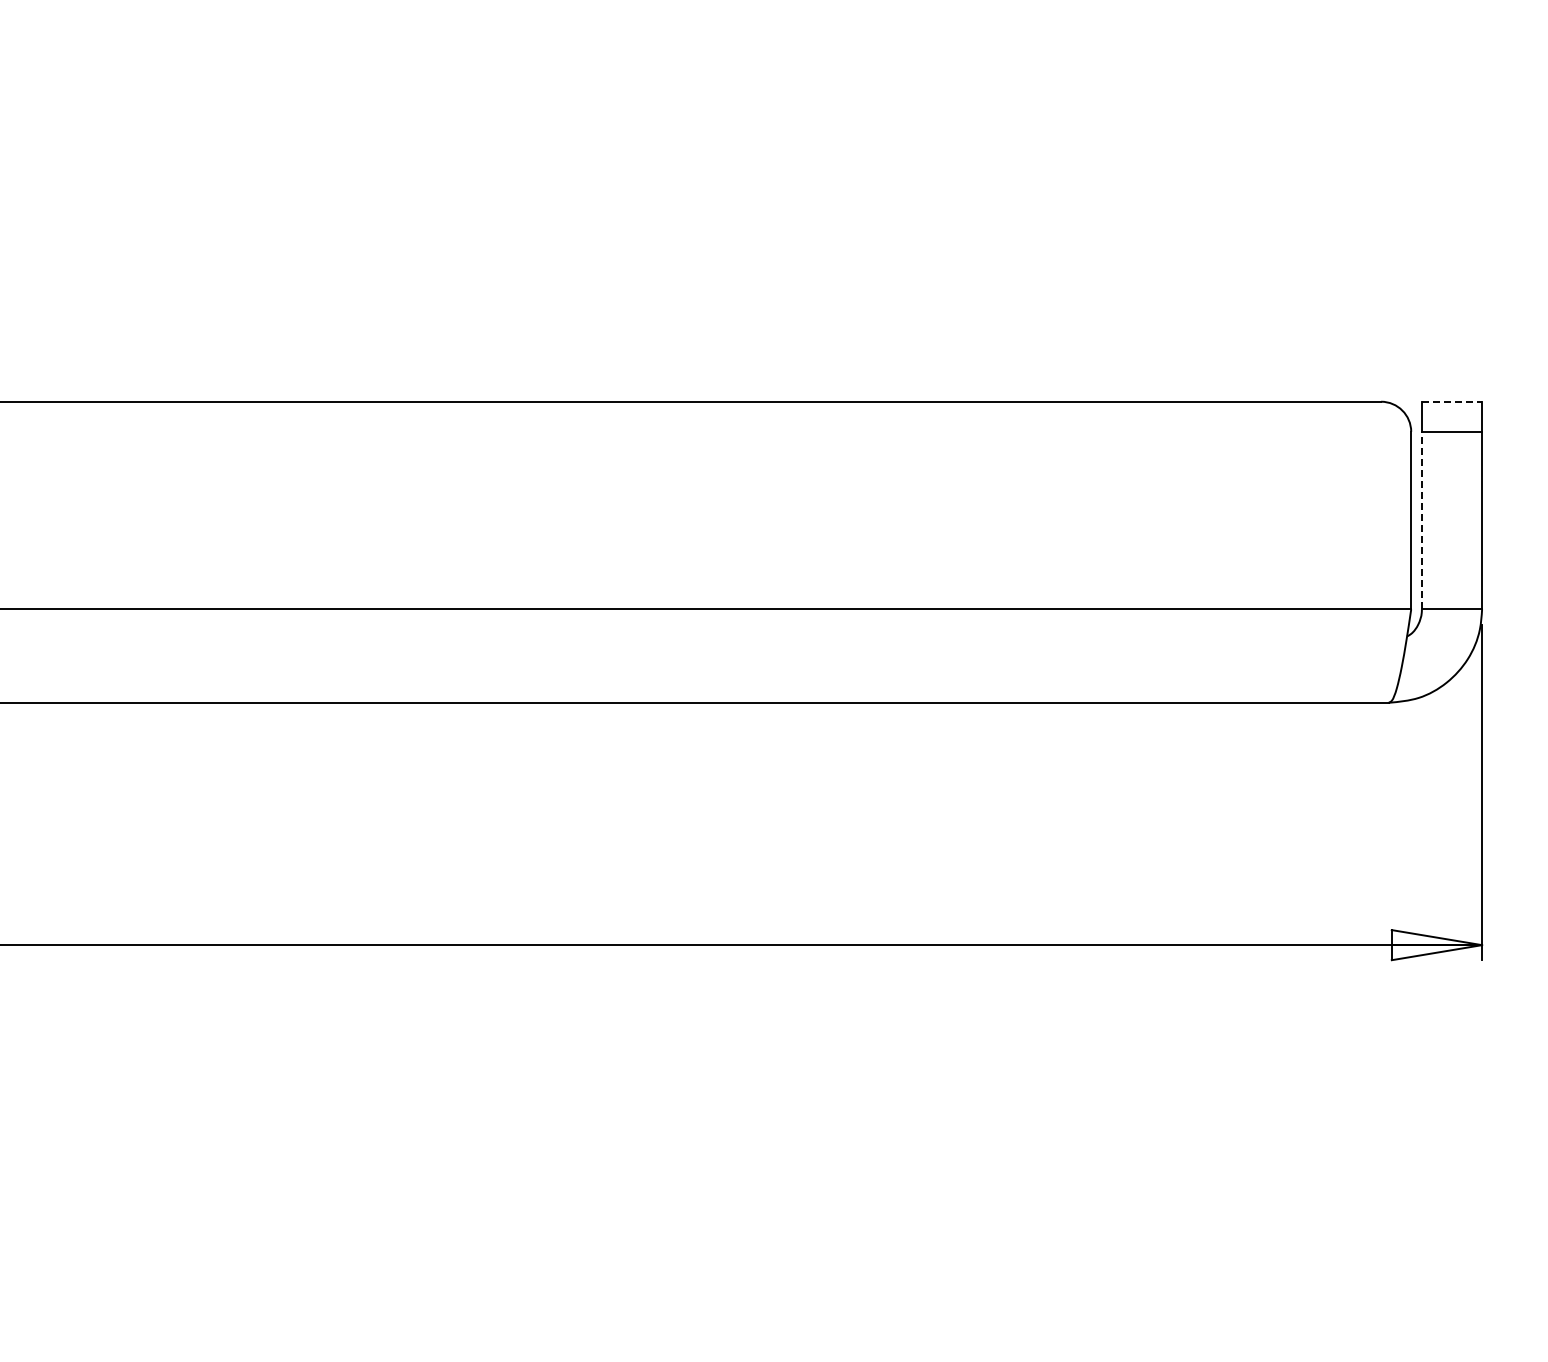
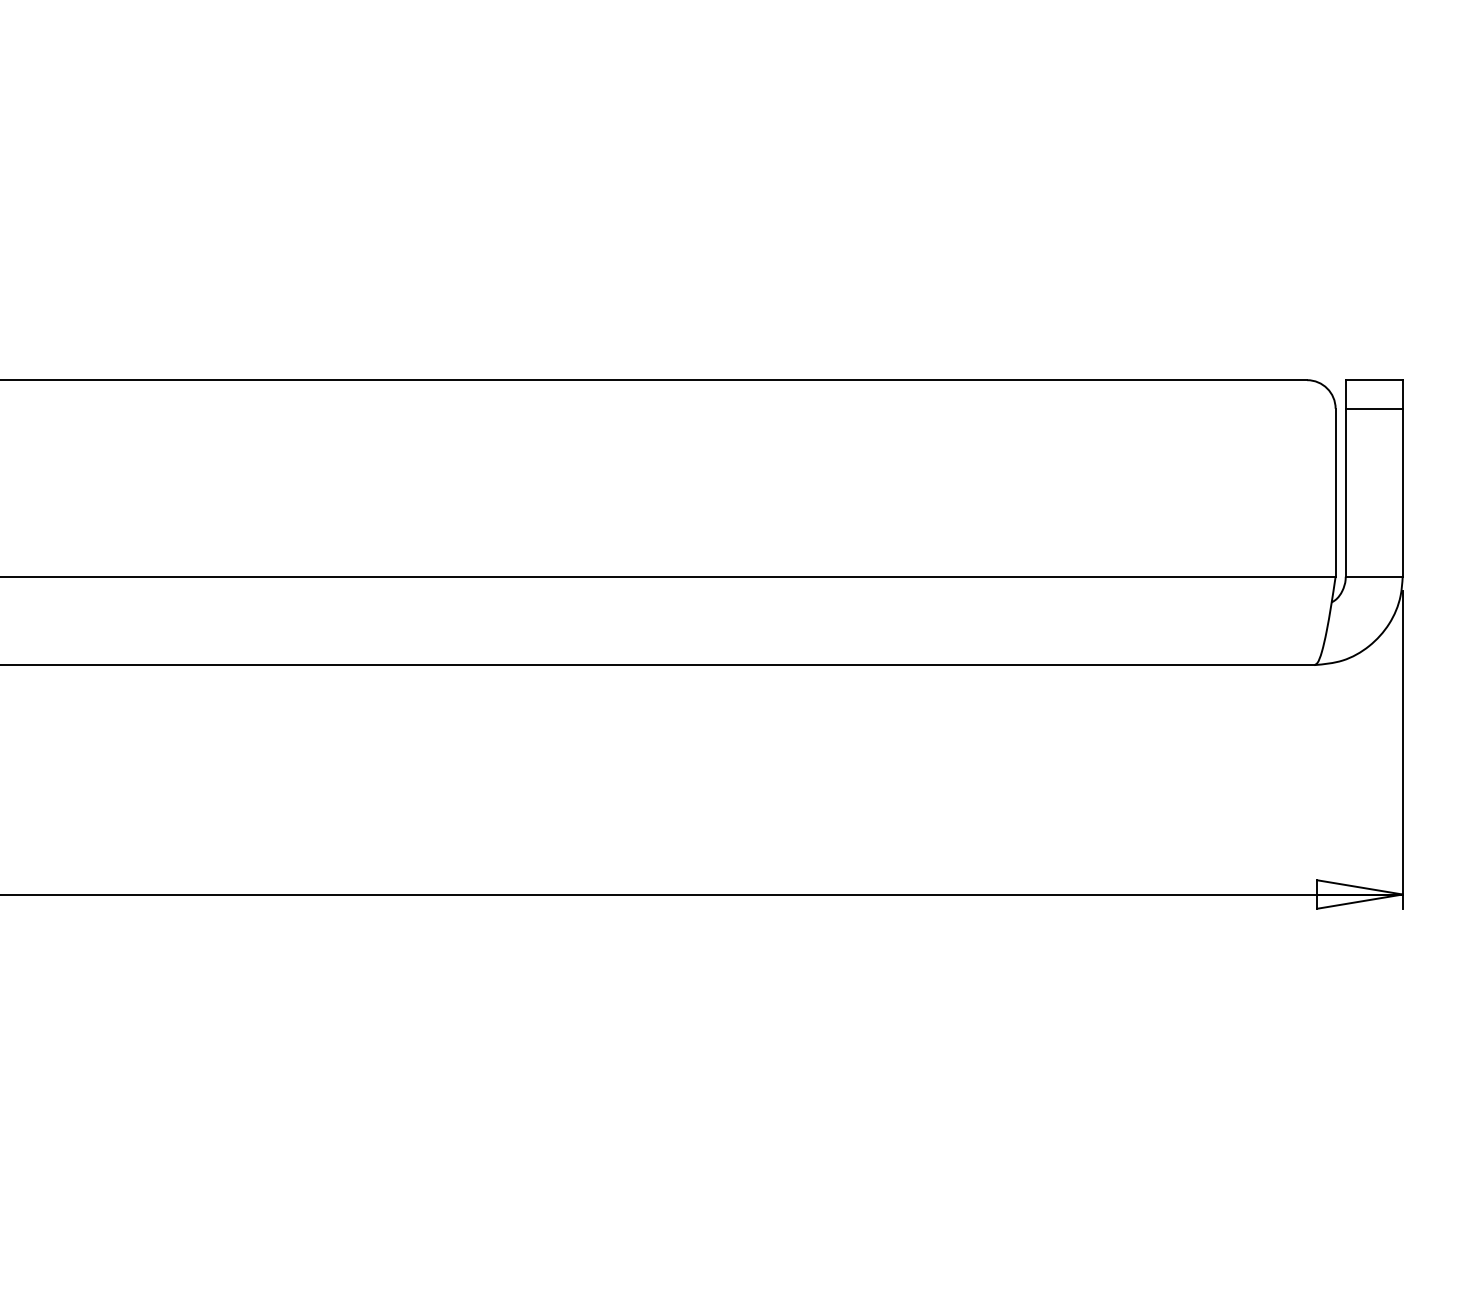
line: (1452, 401) -> (1374, 379), dashed -> solid
line: (1421, 520) -> (1345, 492), dashed -> solid

